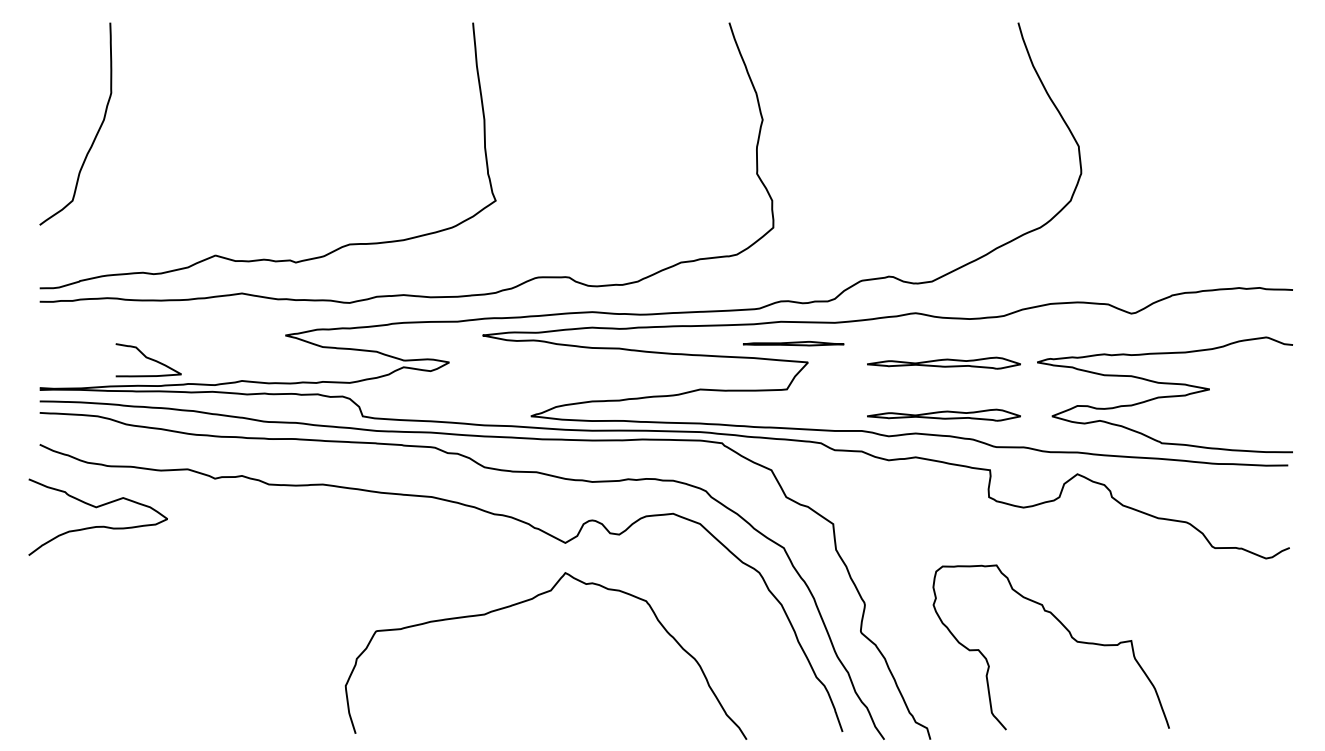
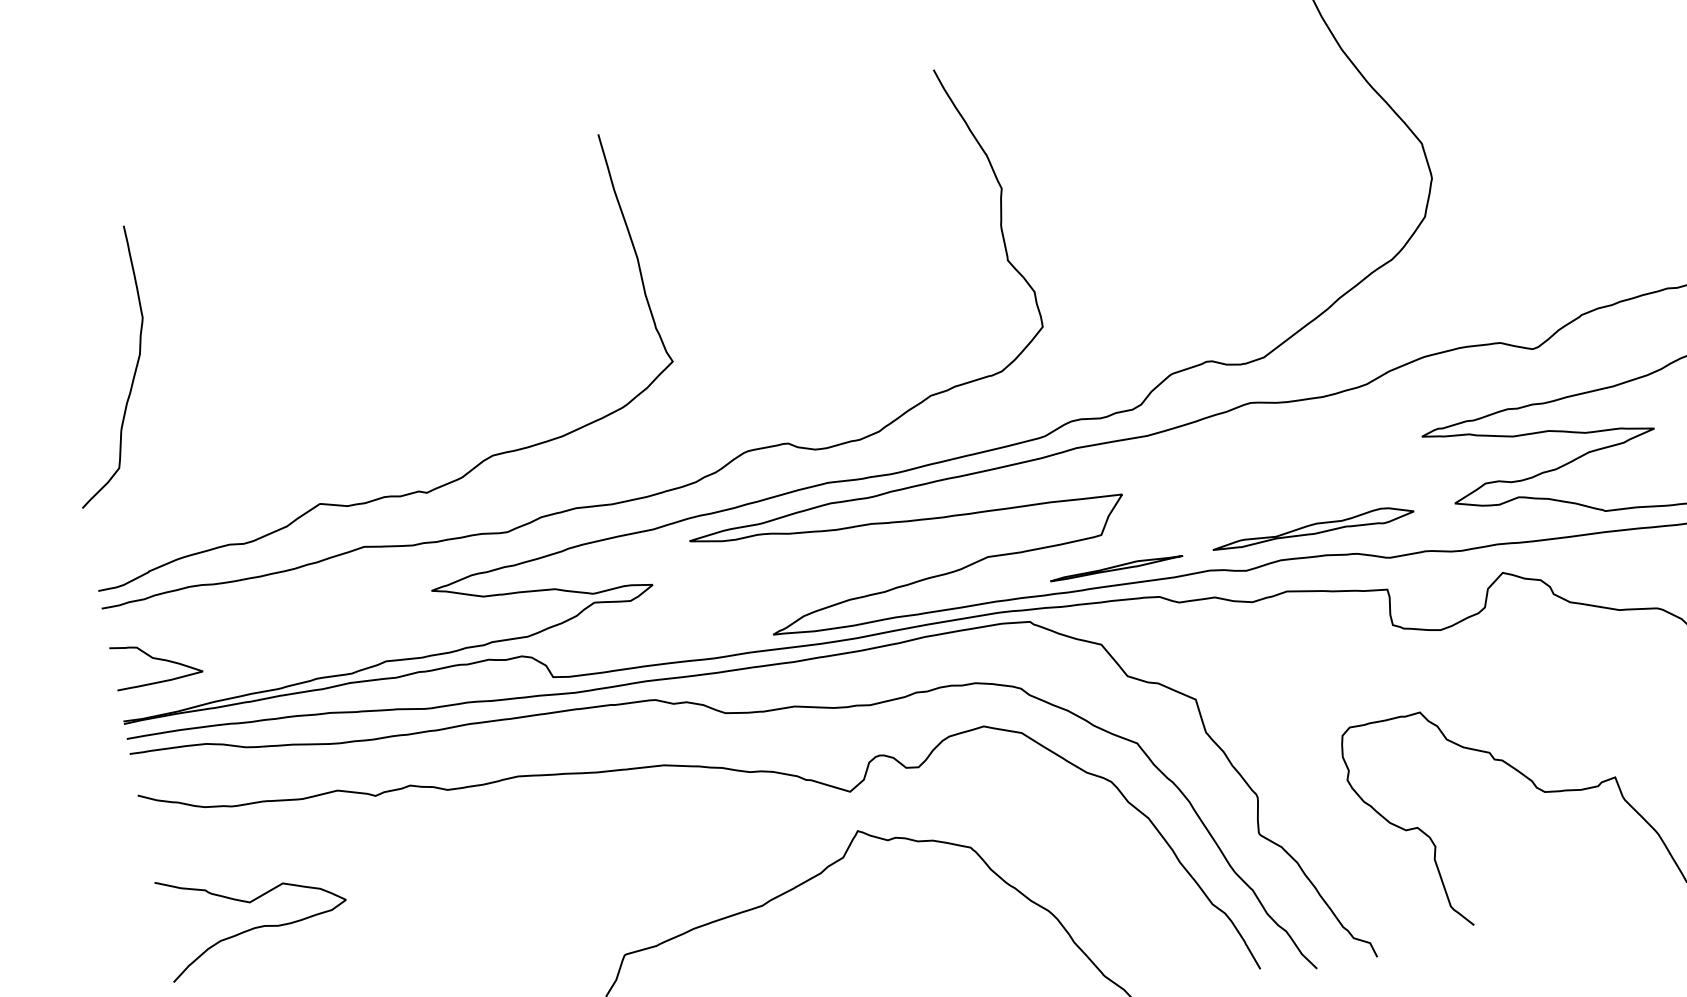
part: (793, 343) -> (1116, 567), moved
curve: (148, 359) -> (156, 660), moved
part: (943, 362) -> (1299, 460), removed
curve: (96, 508) -> (250, 903), moved

